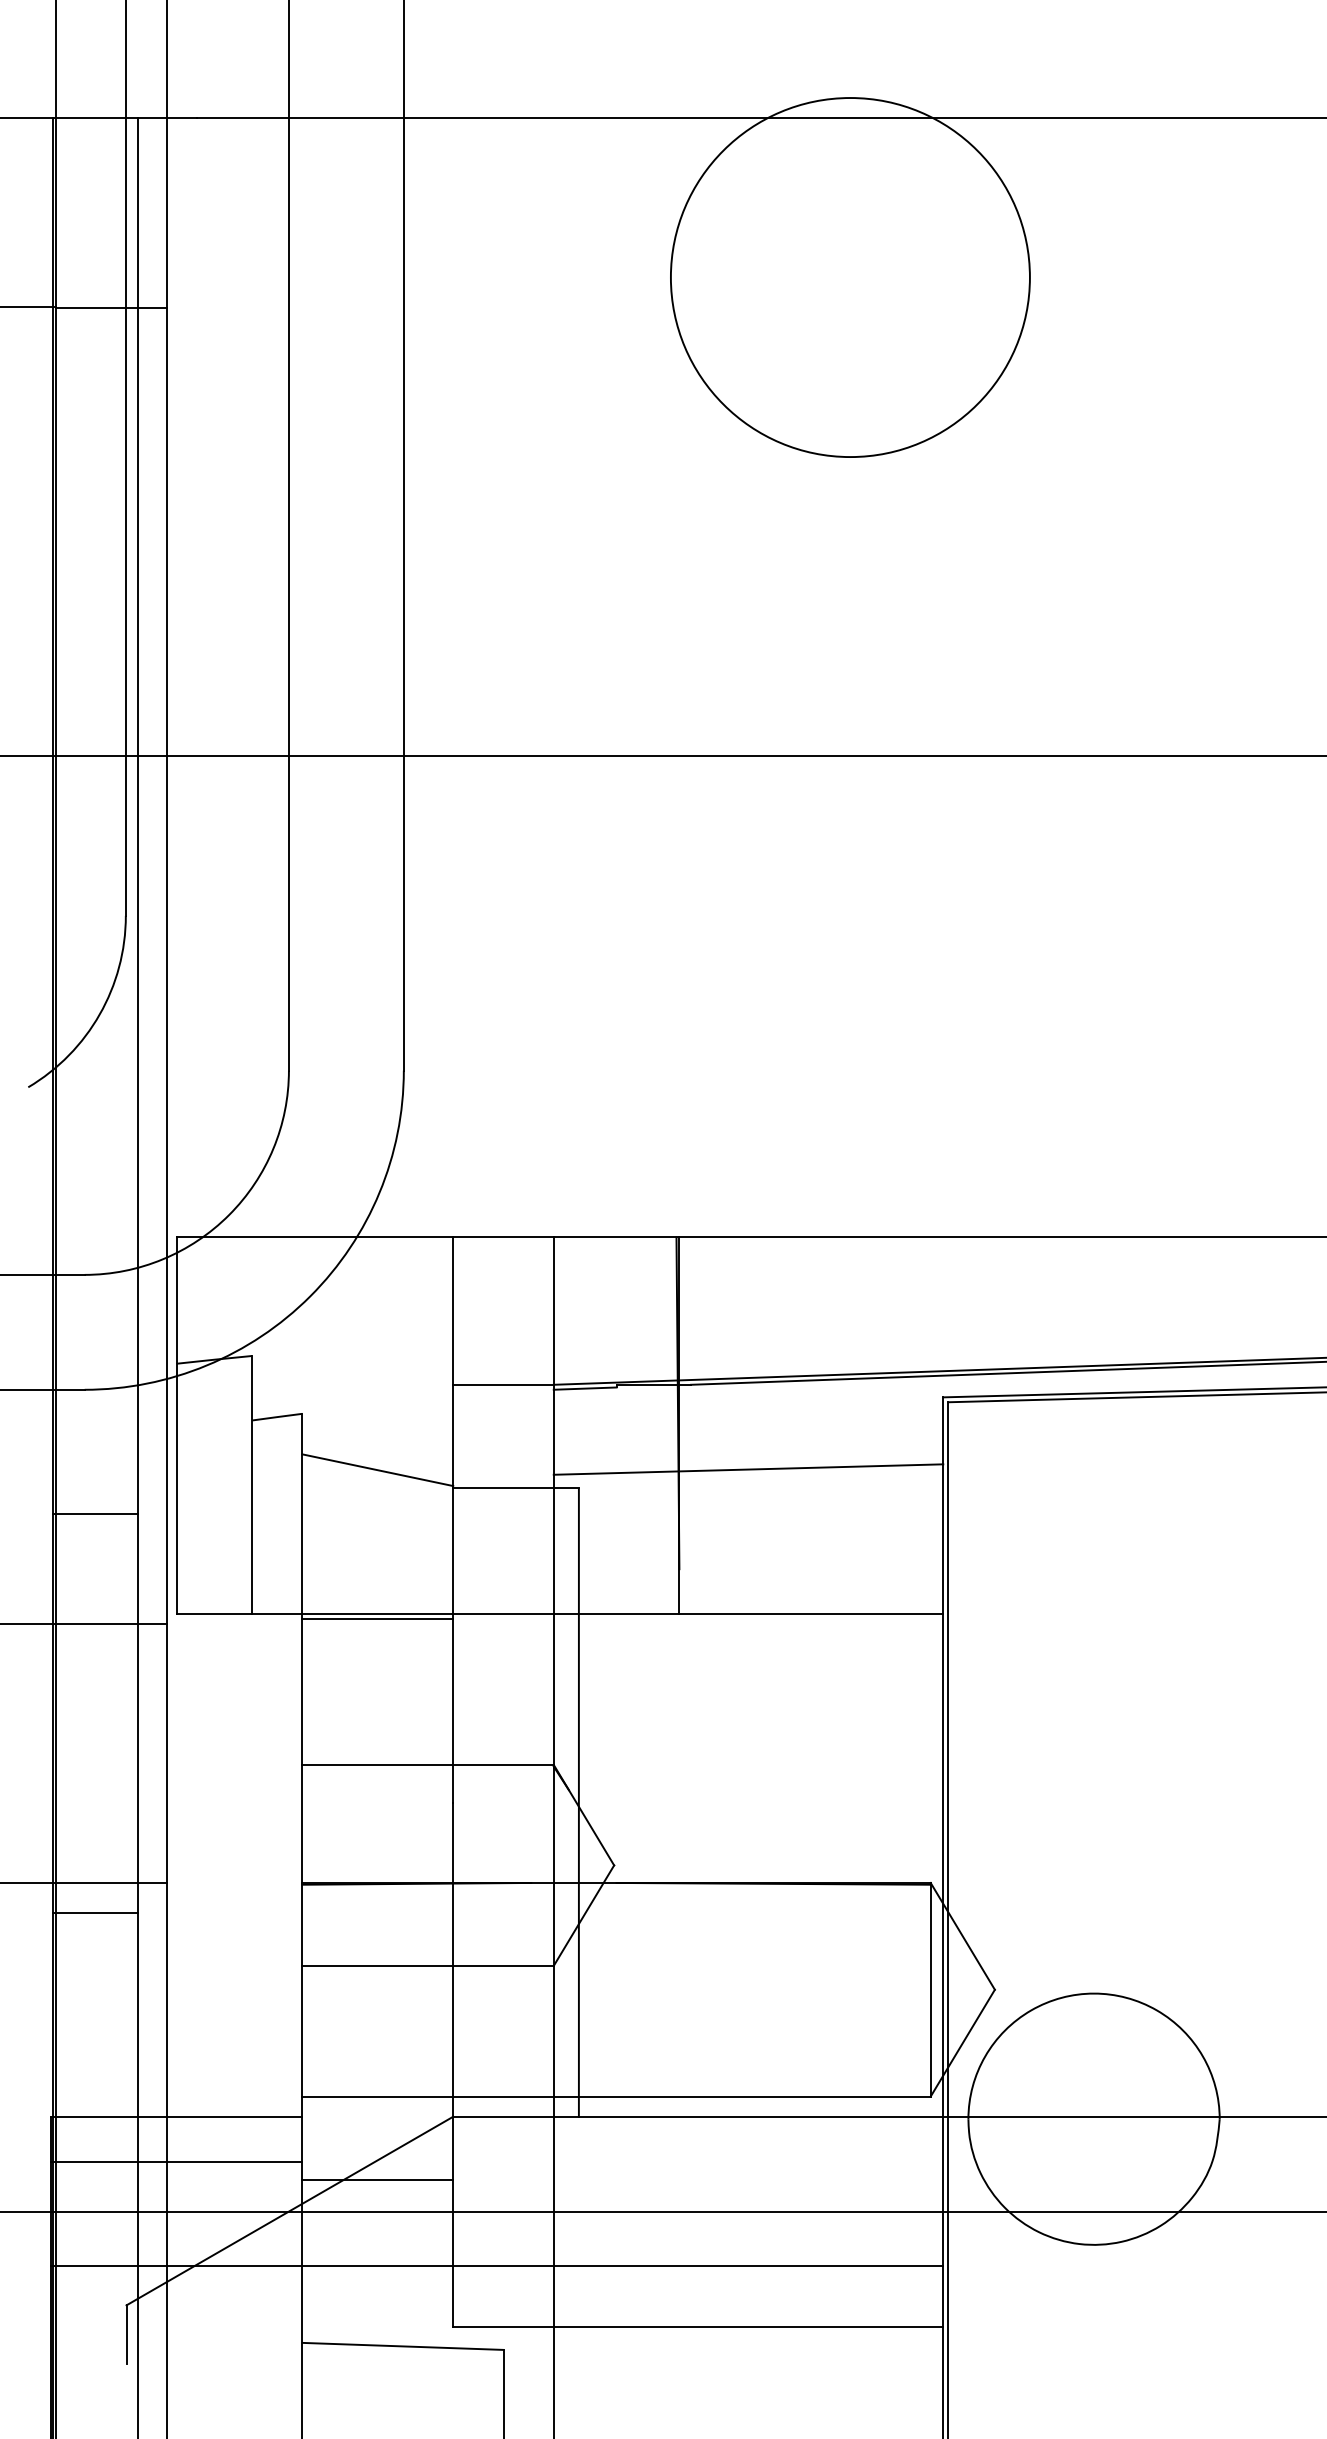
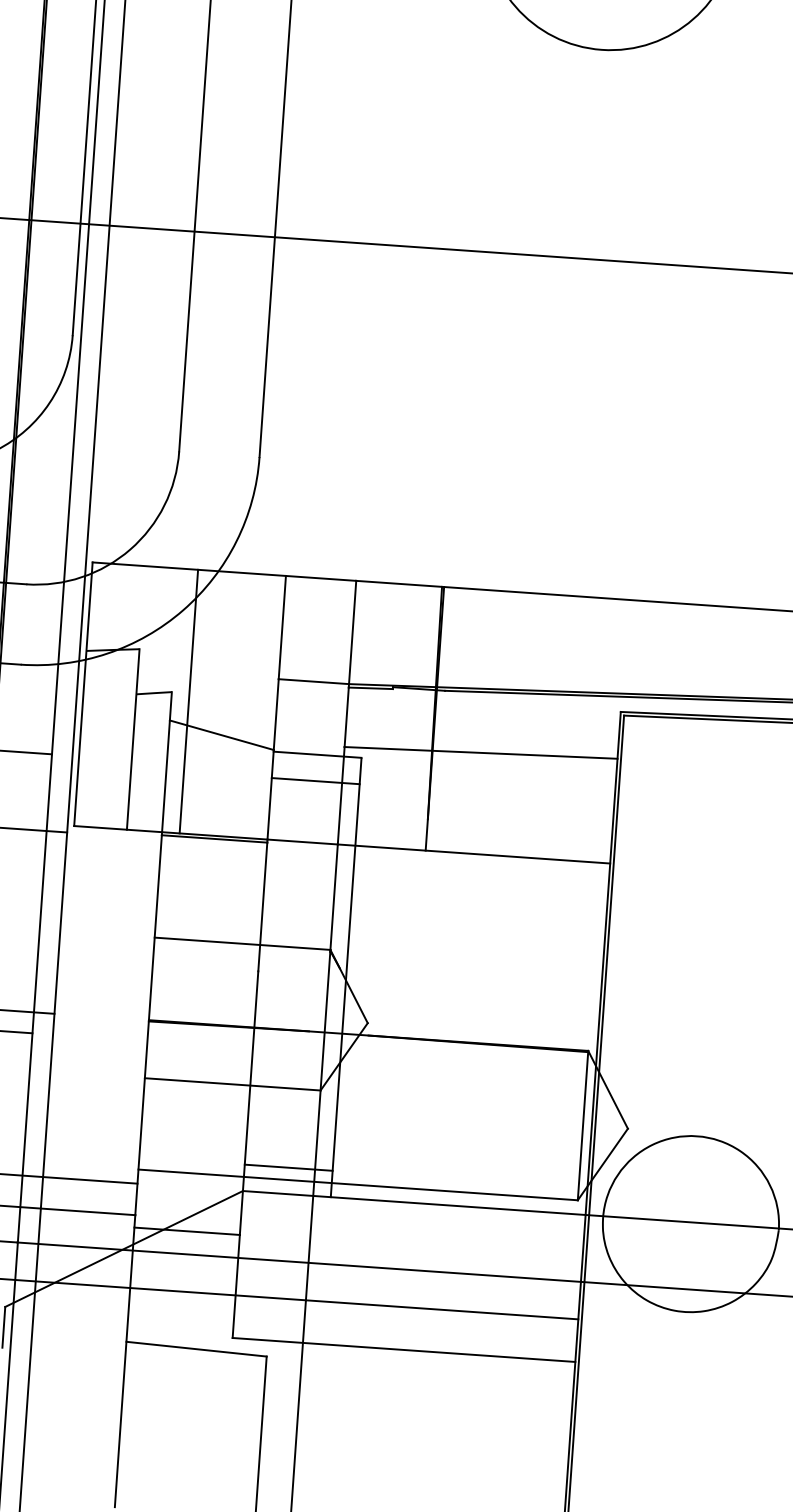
line: (327, 1425) -> (188, 701), added
line: (515, 1526) -> (315, 781), added
line: (515, 2079) -> (288, 1168), added

